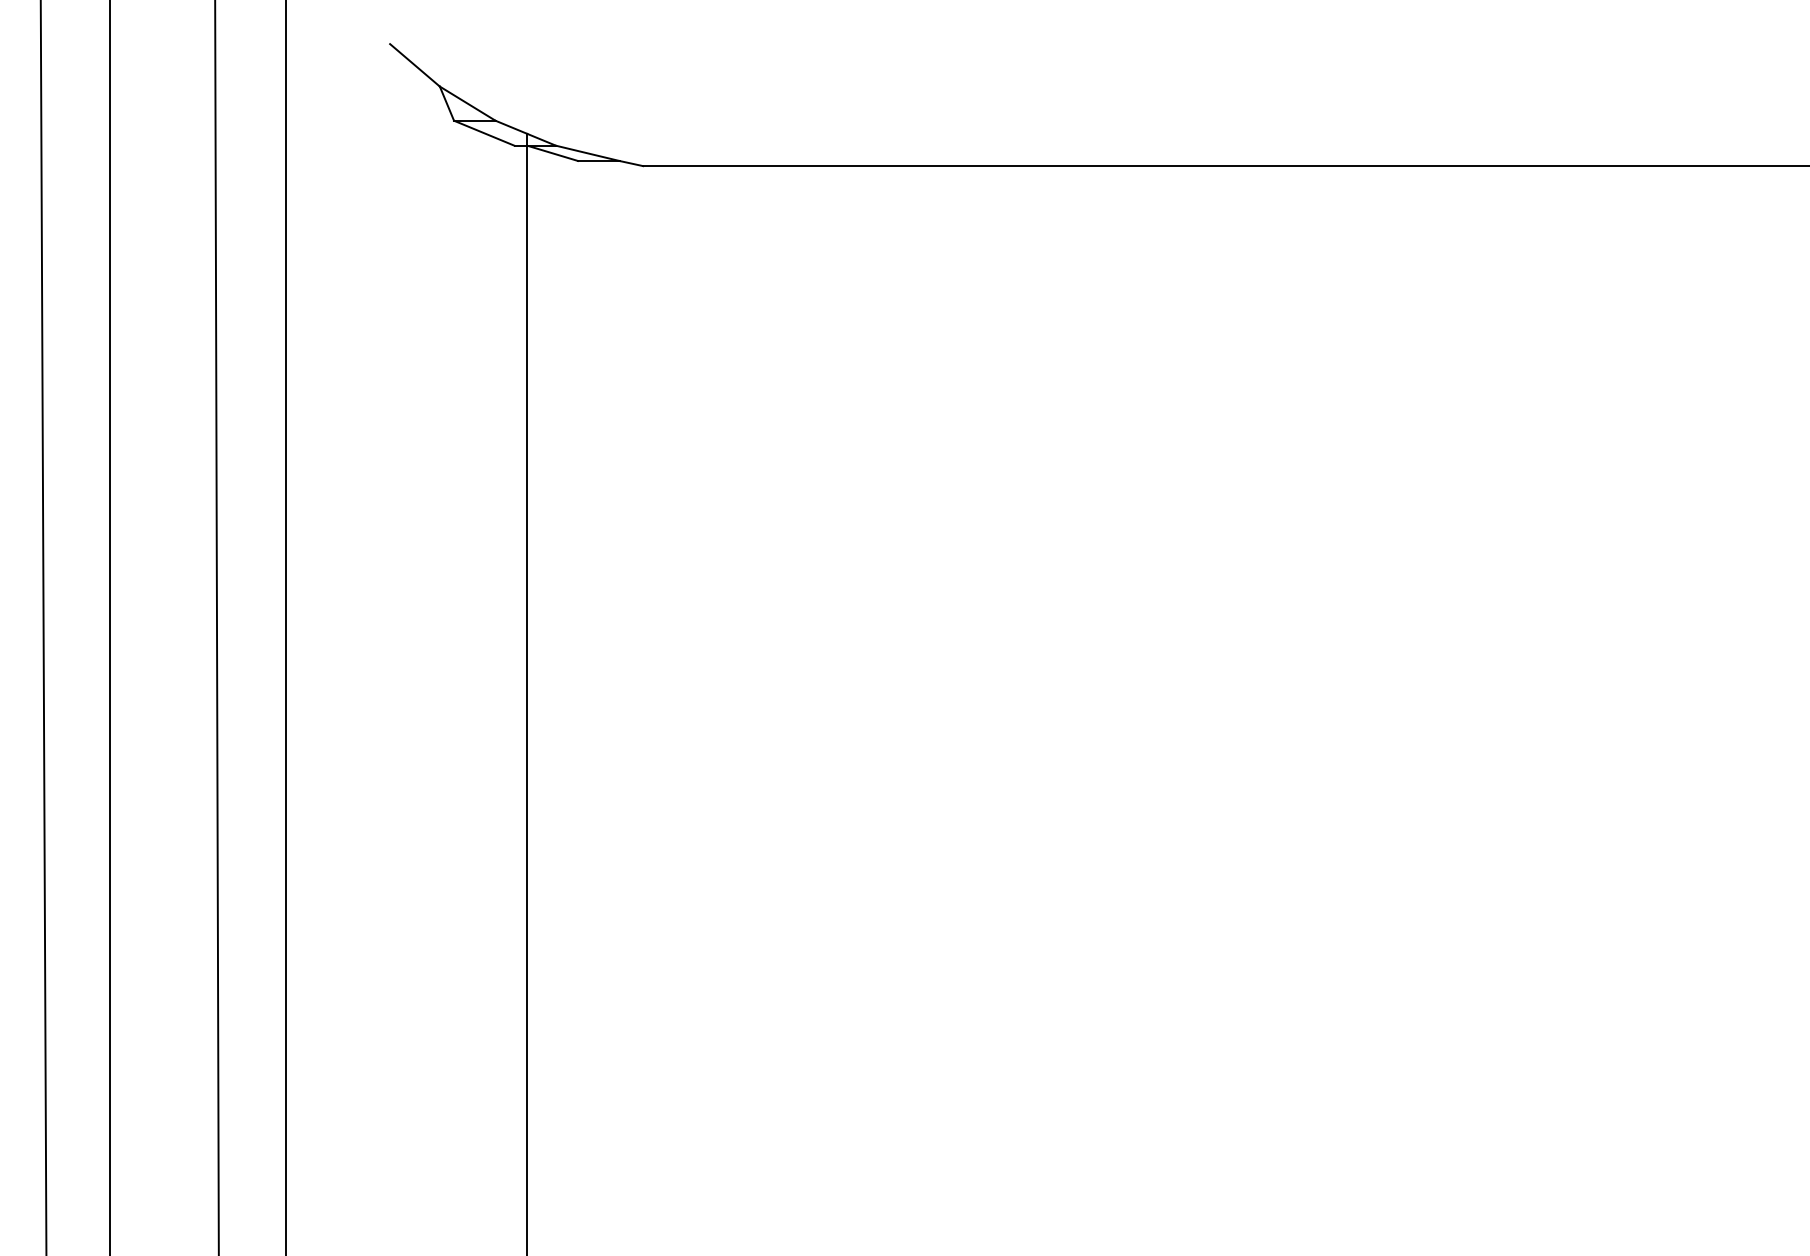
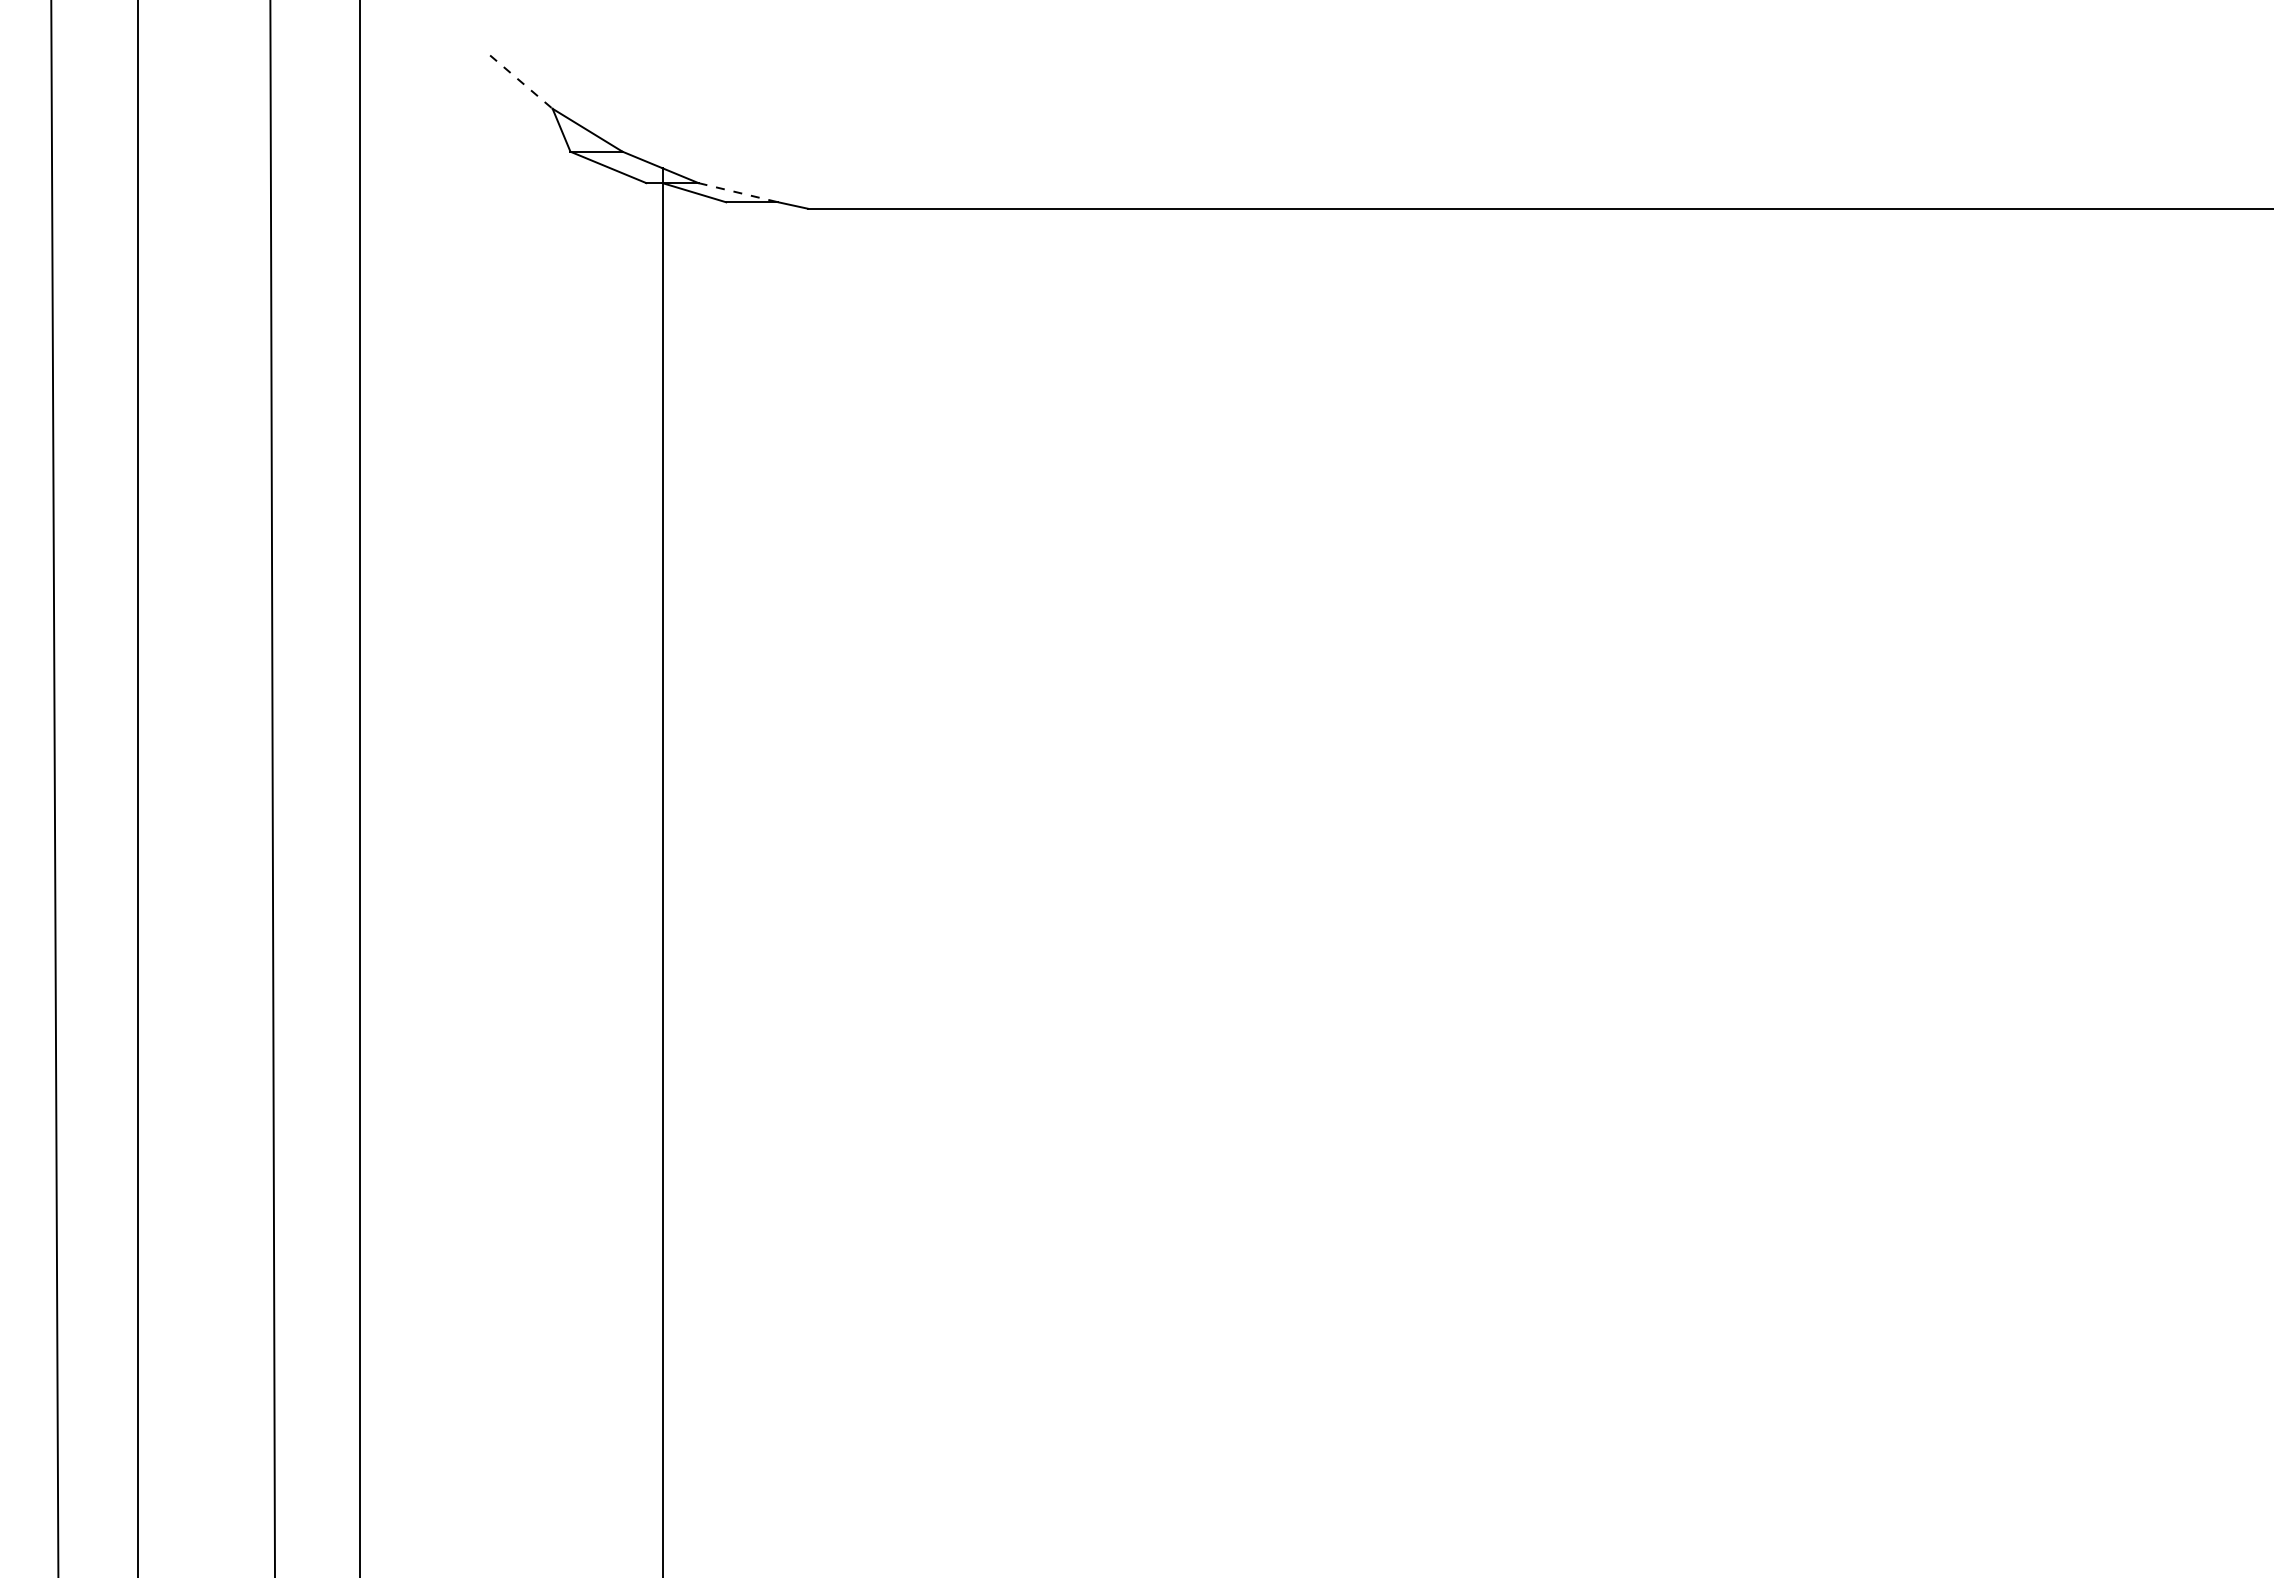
line: (415, 65) -> (521, 82), solid -> dashed
line: (588, 153) -> (739, 192), solid -> dashed

